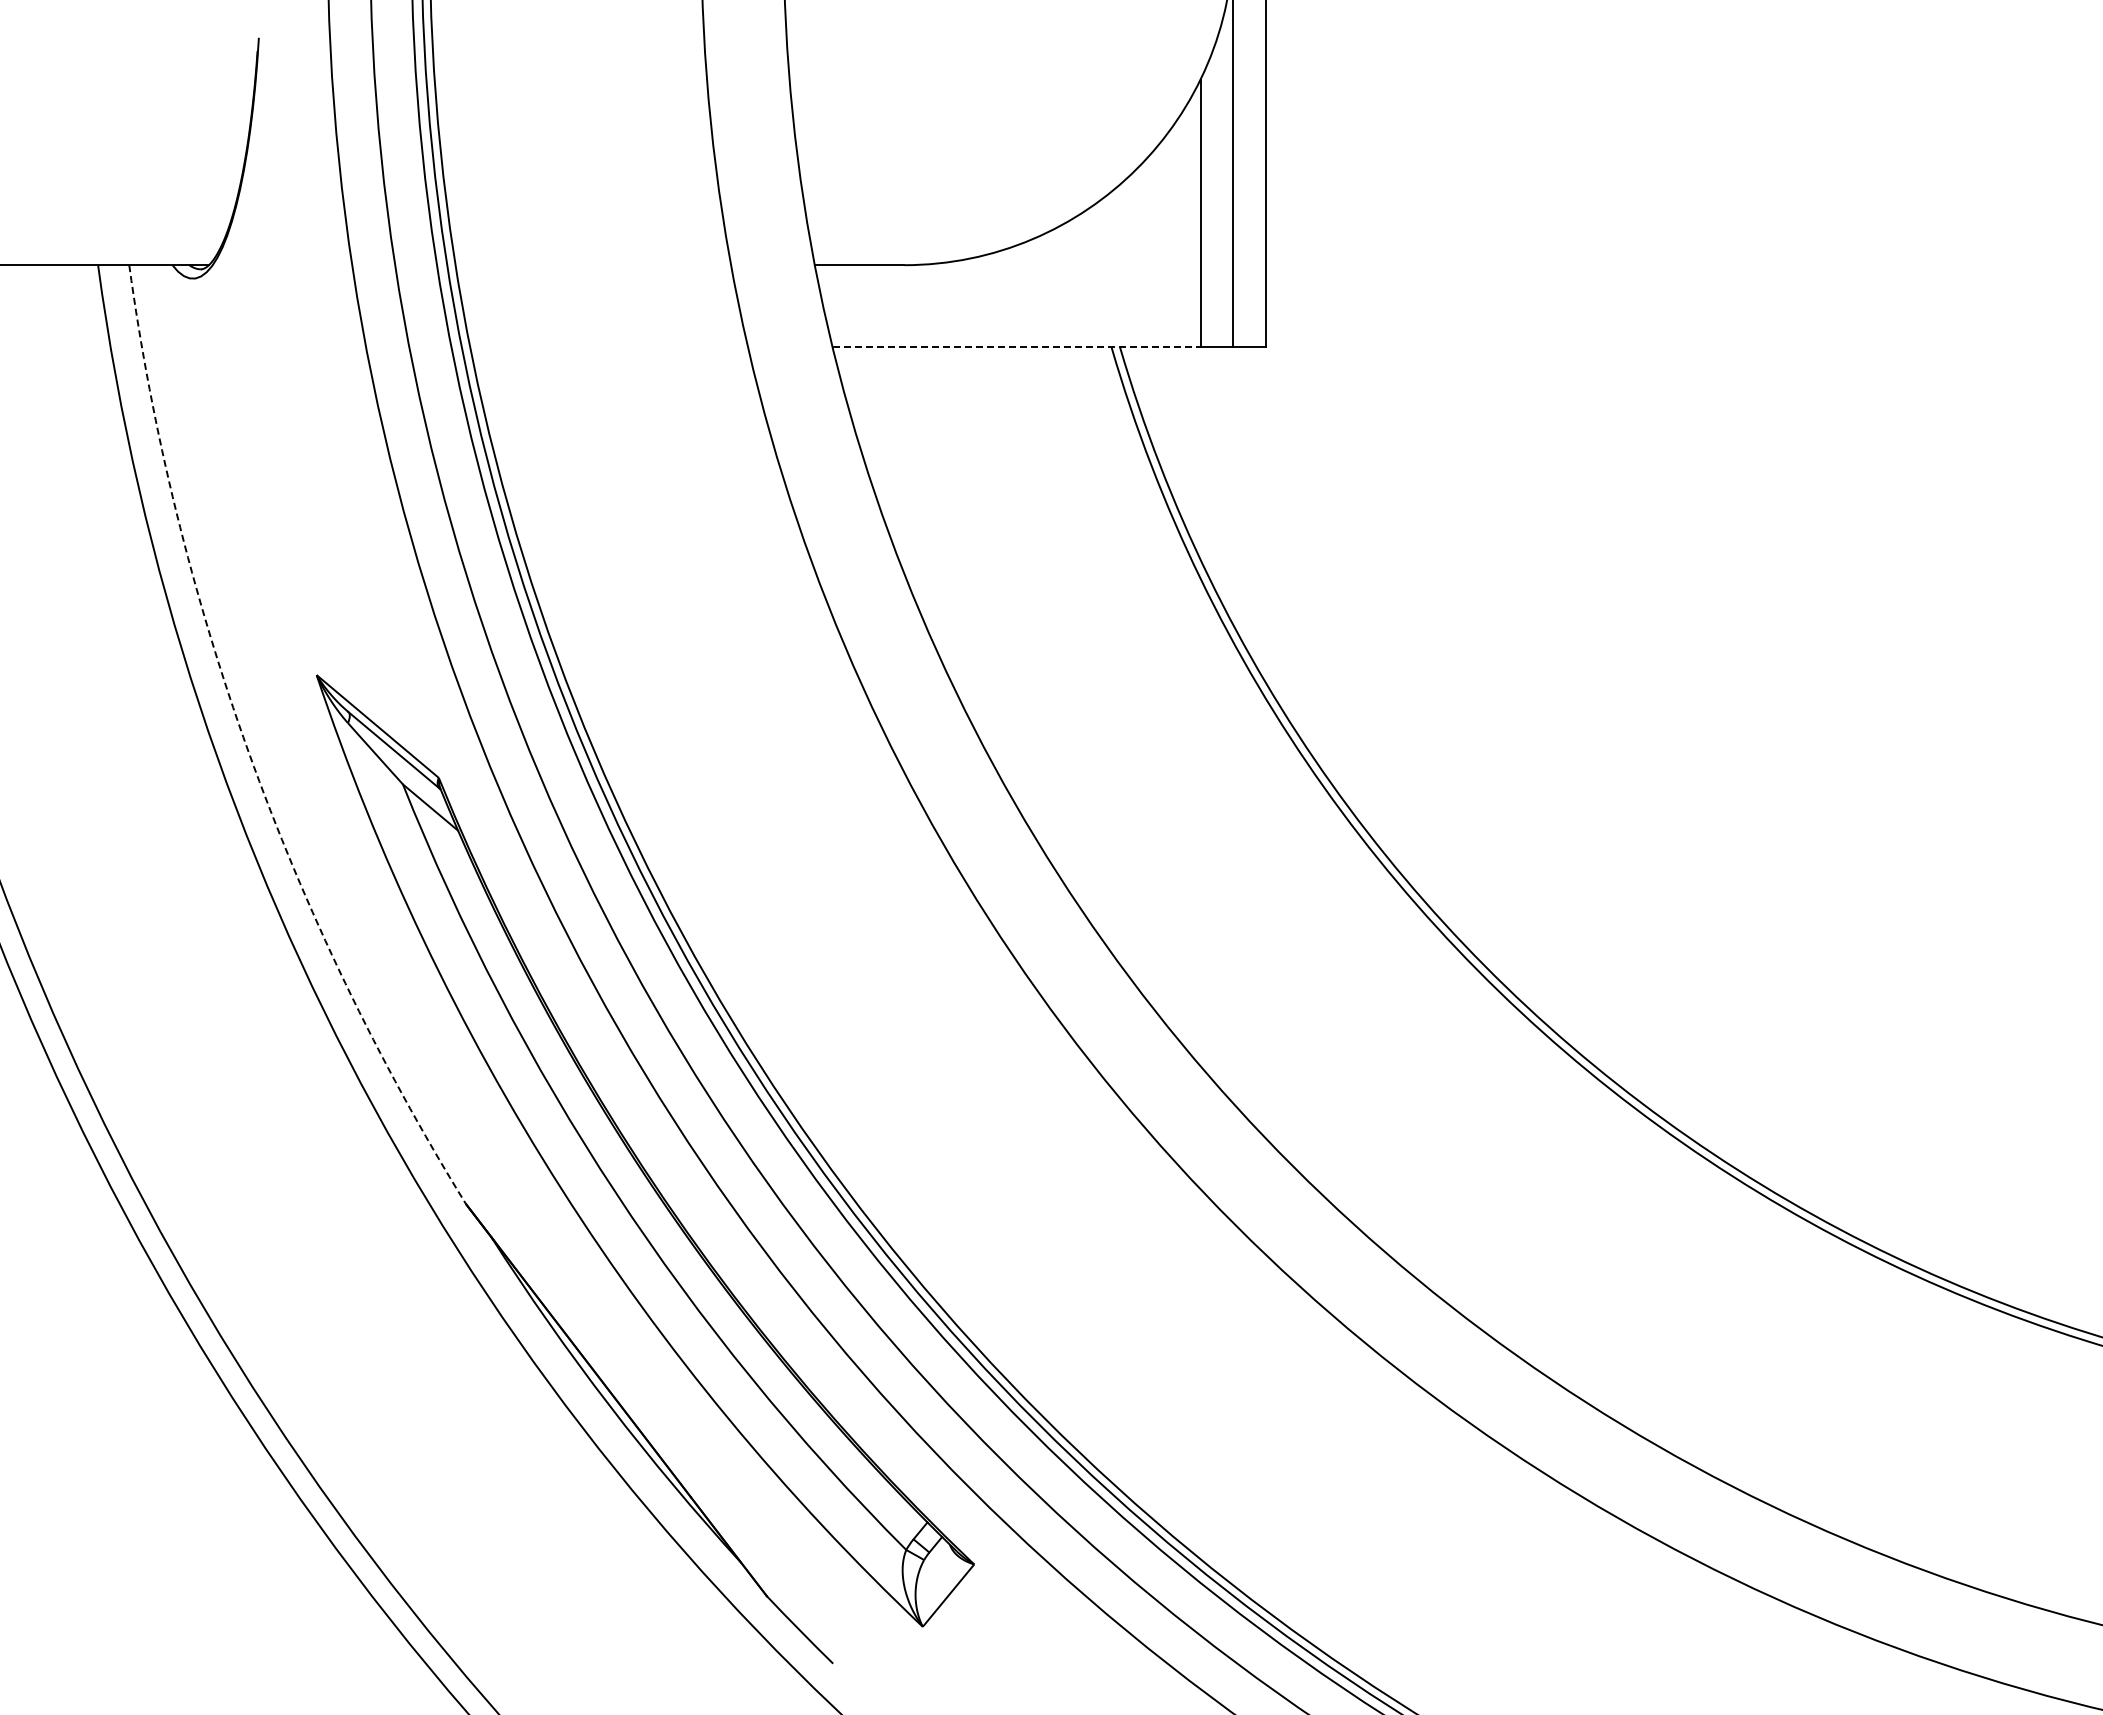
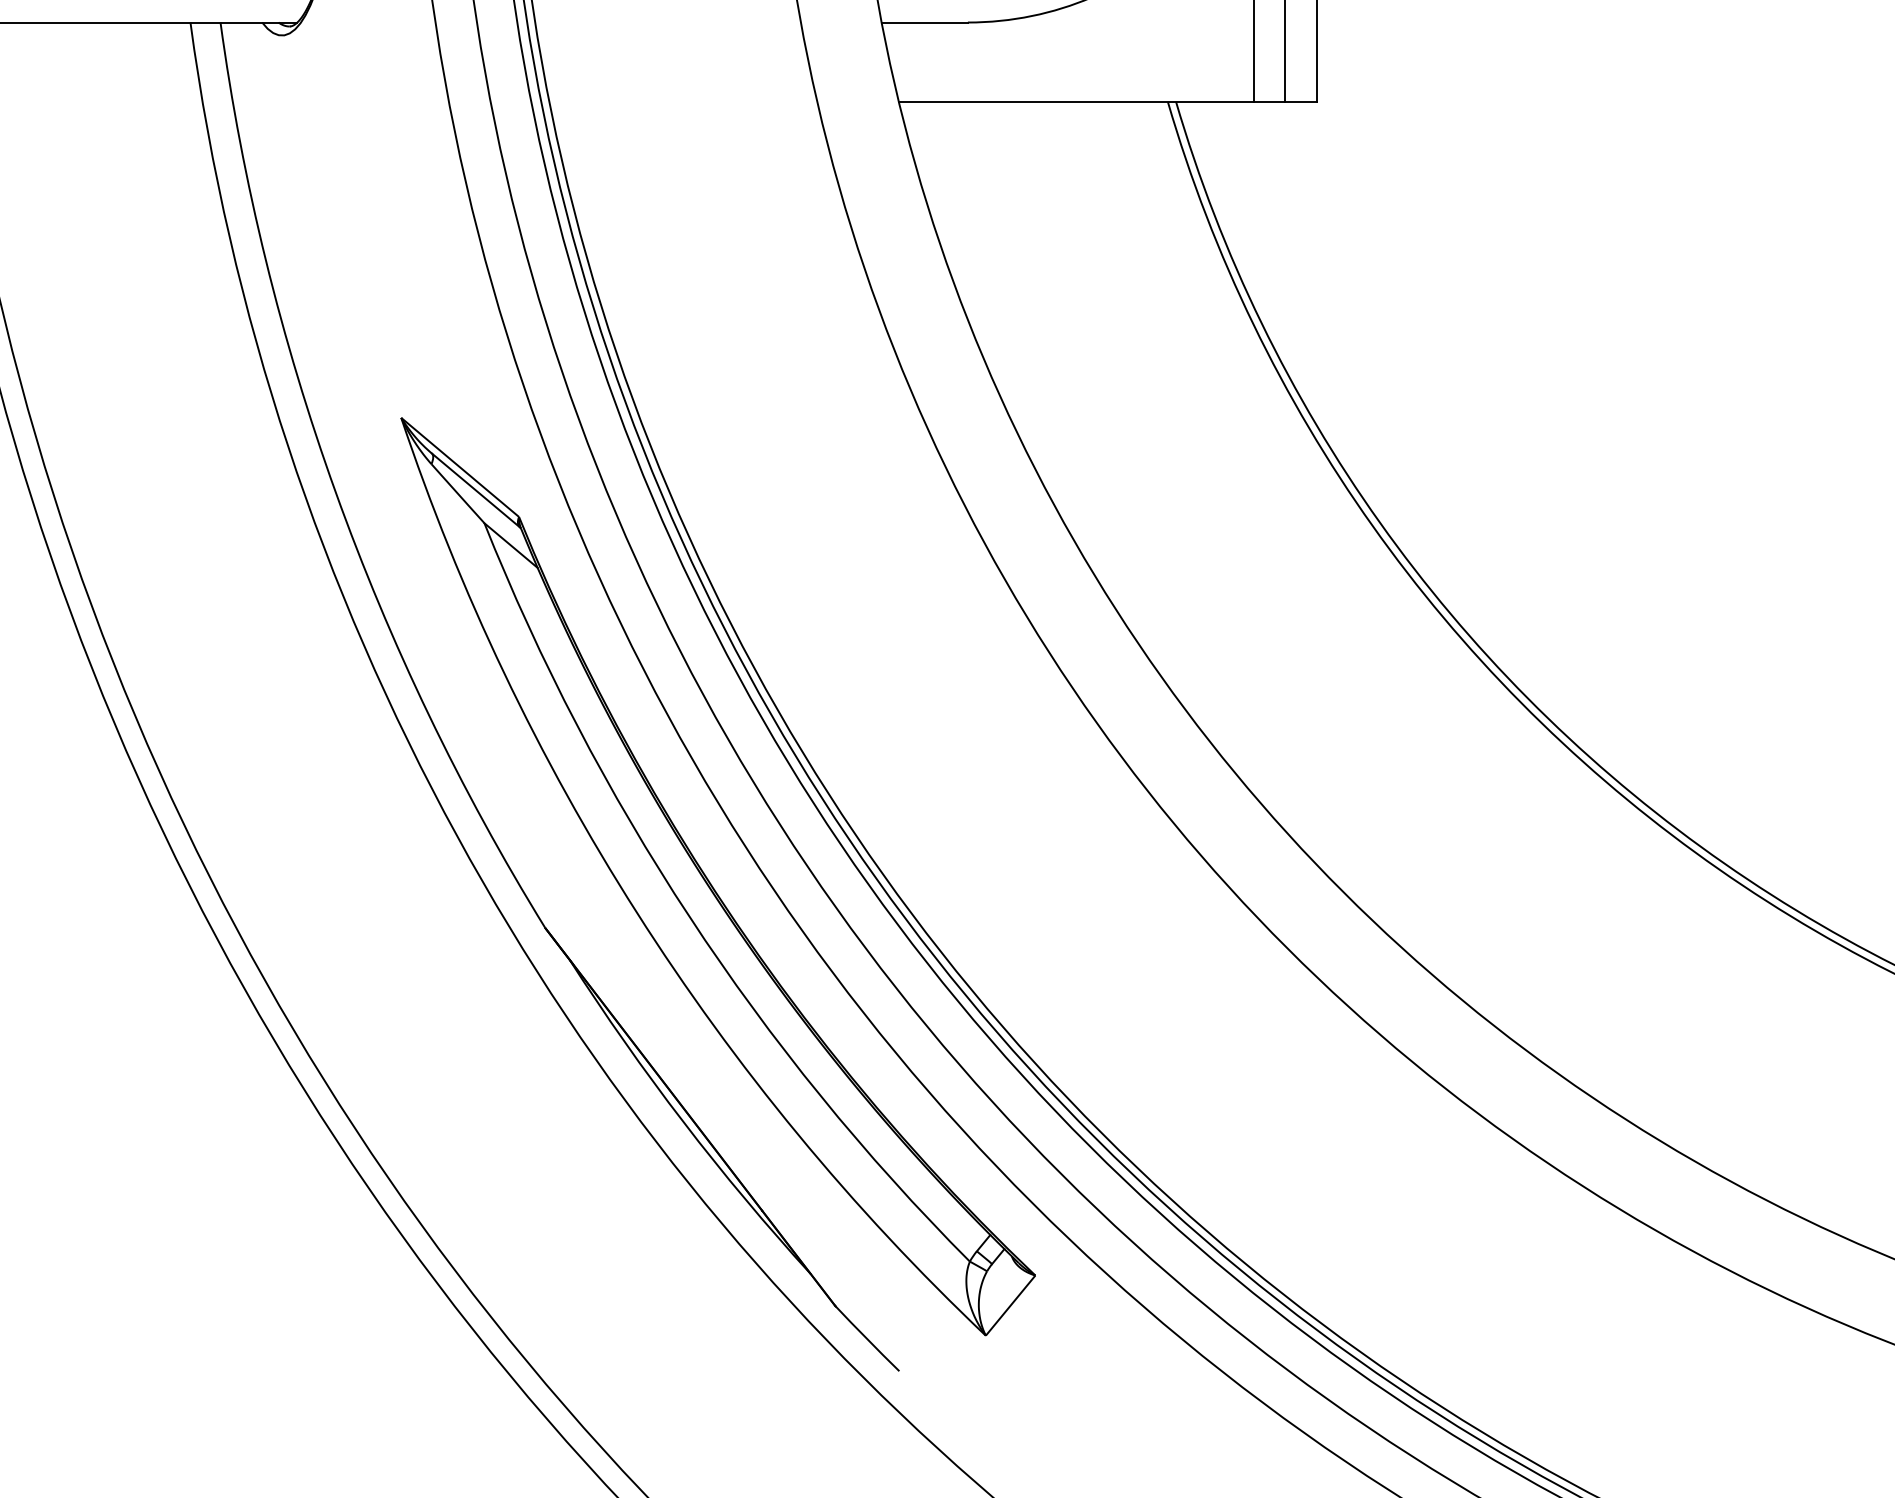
line: (1016, 347) -> (1076, 101), dashed -> solid
arc: (248, 752) -> (335, 492), dashed -> solid

